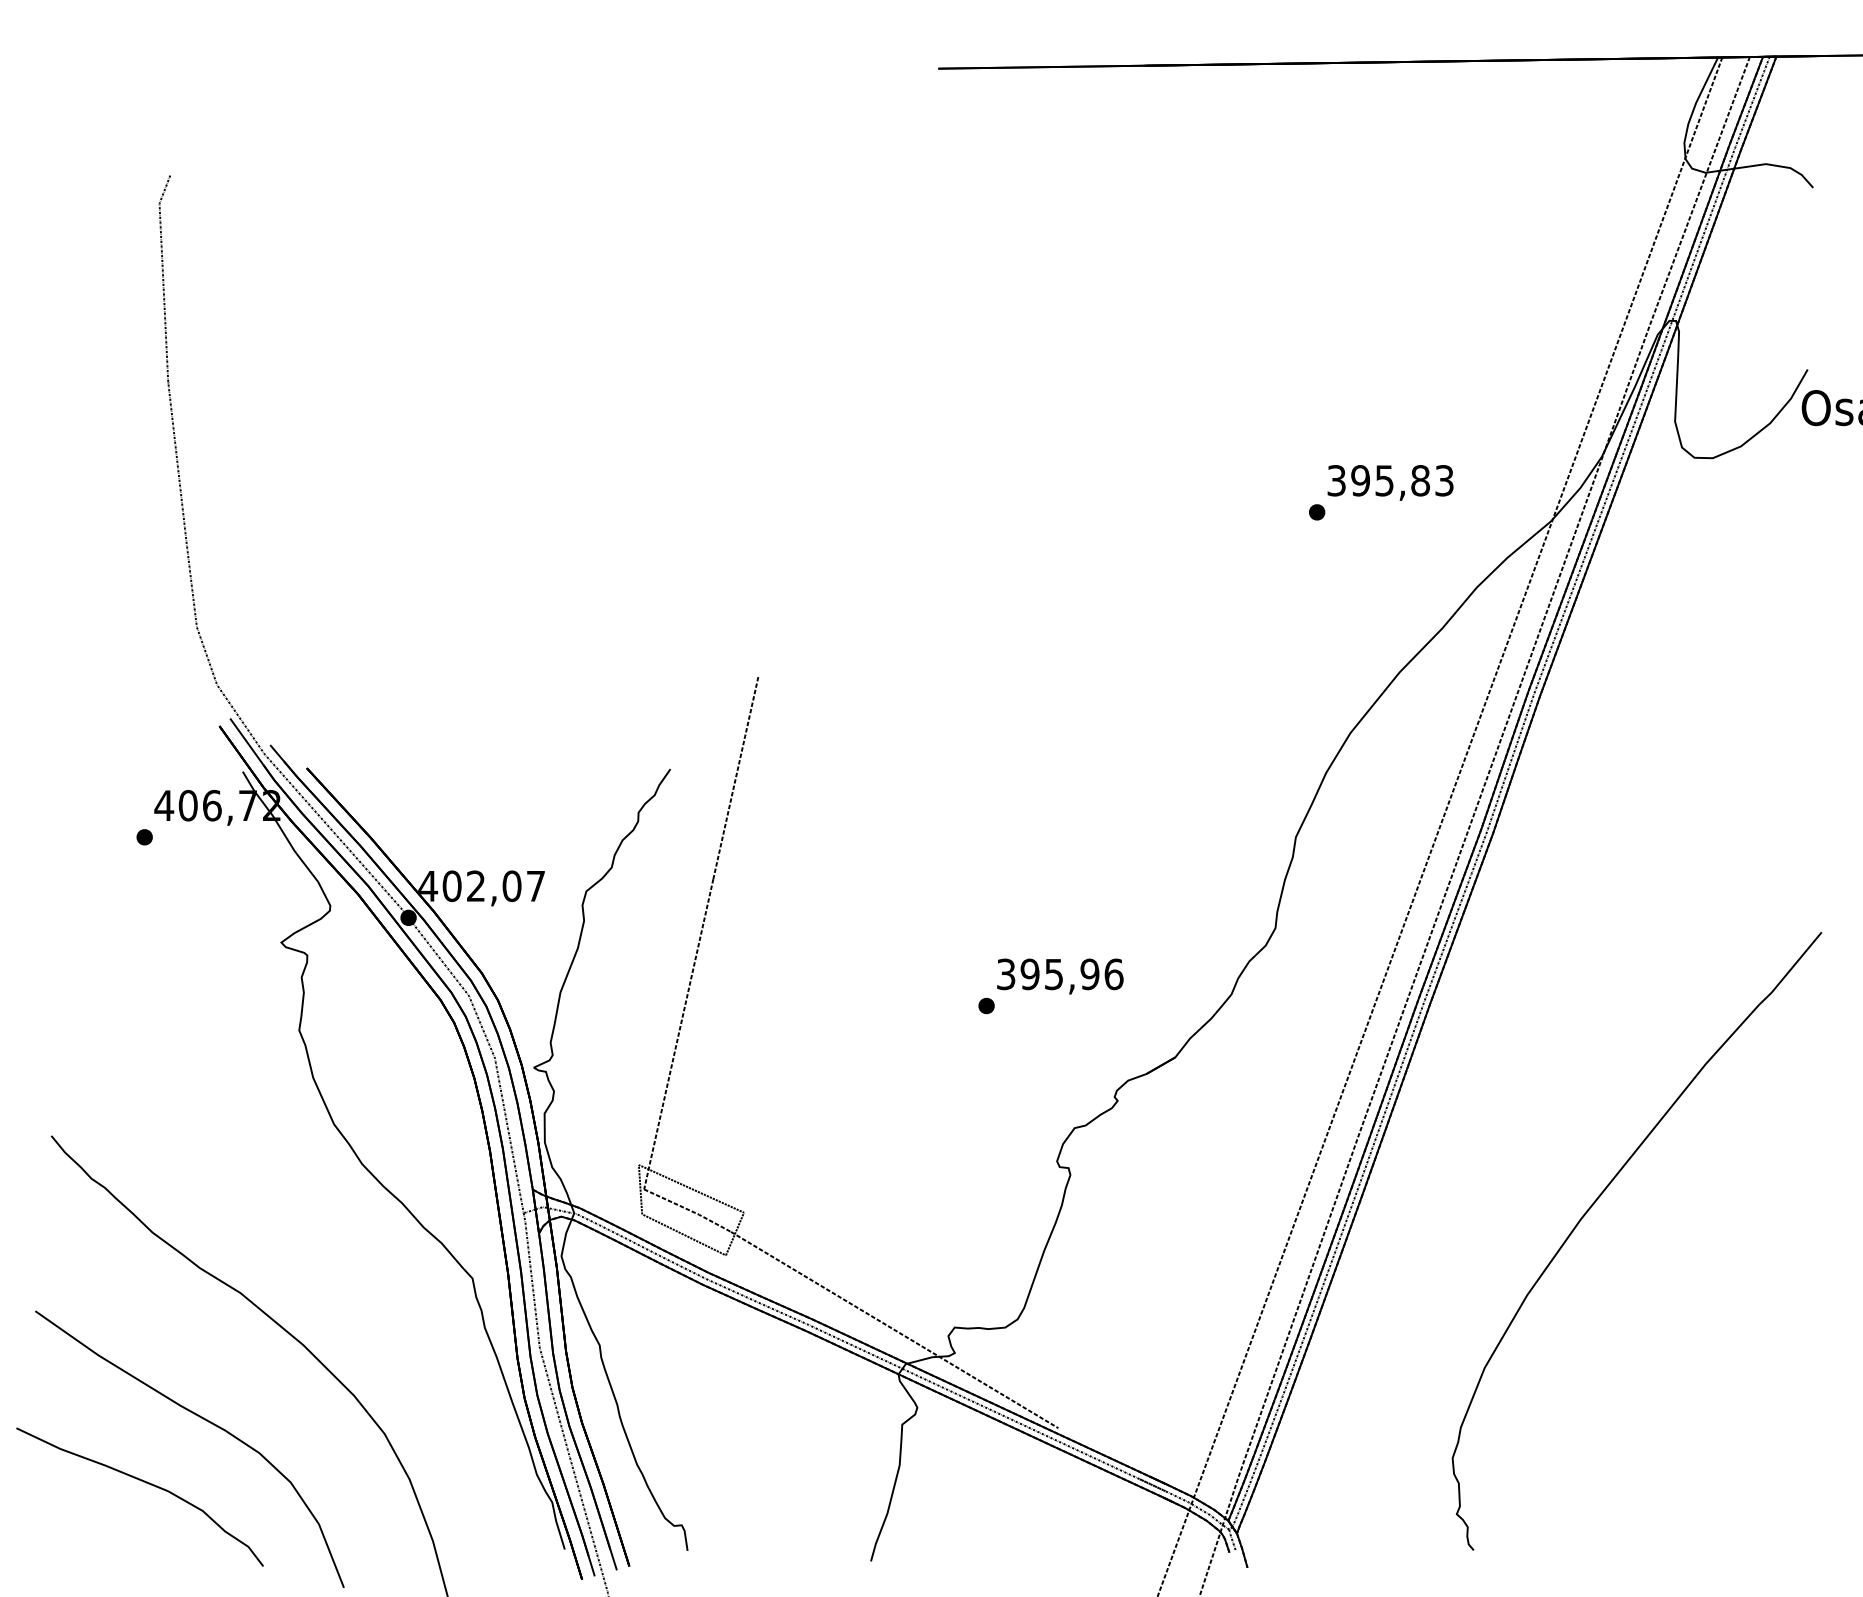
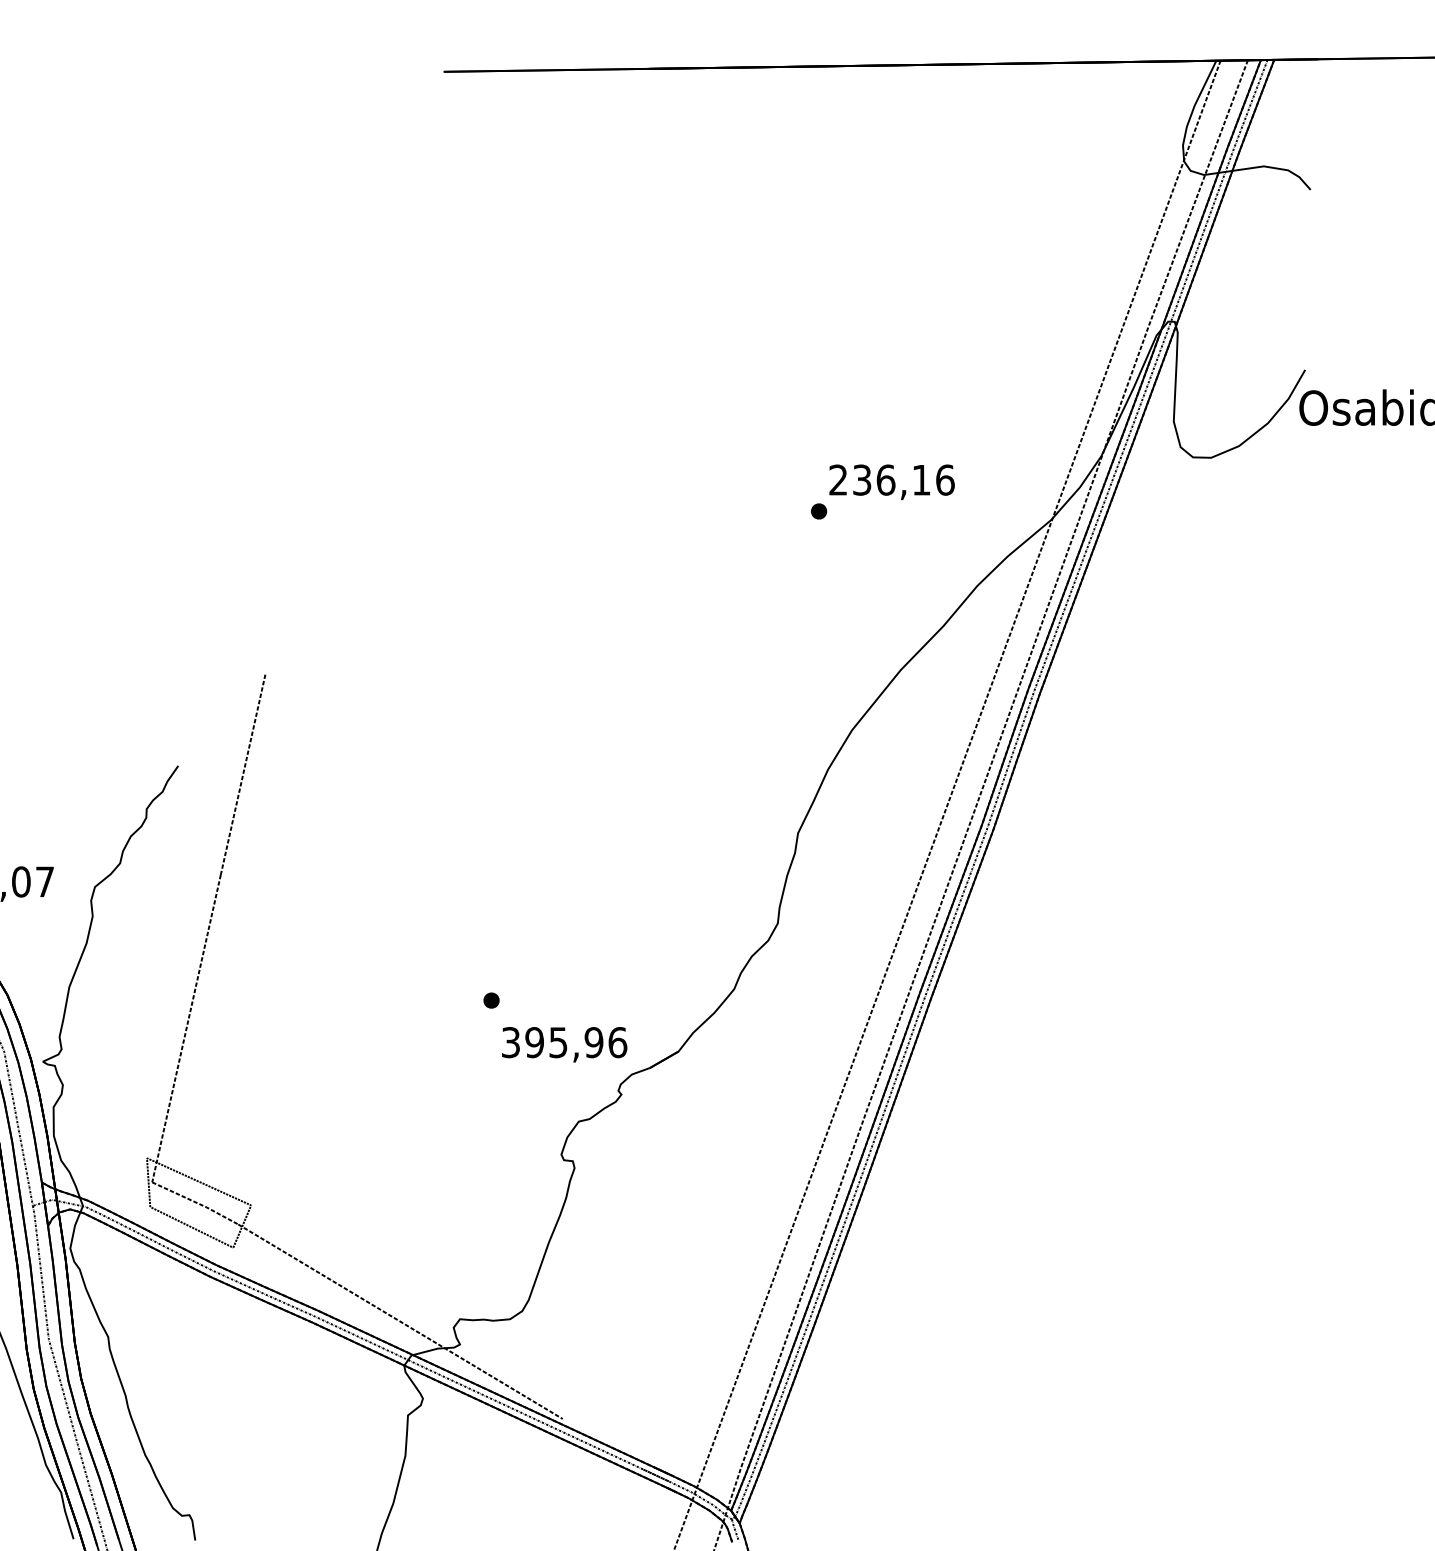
text: (1390, 480) -> (891, 479), 395,83 -> 236,16
text: (1060, 976) -> (564, 1044), moved
curve: (1594, 1204) -> (1093, 1197), removed

